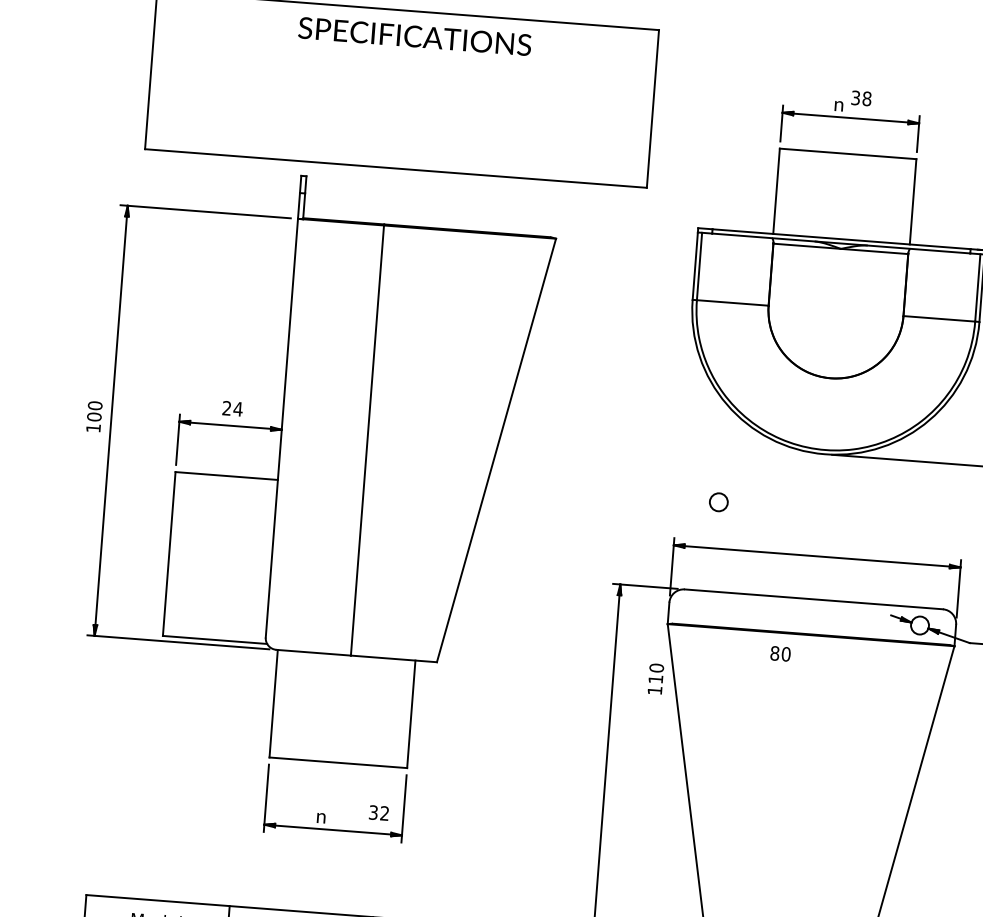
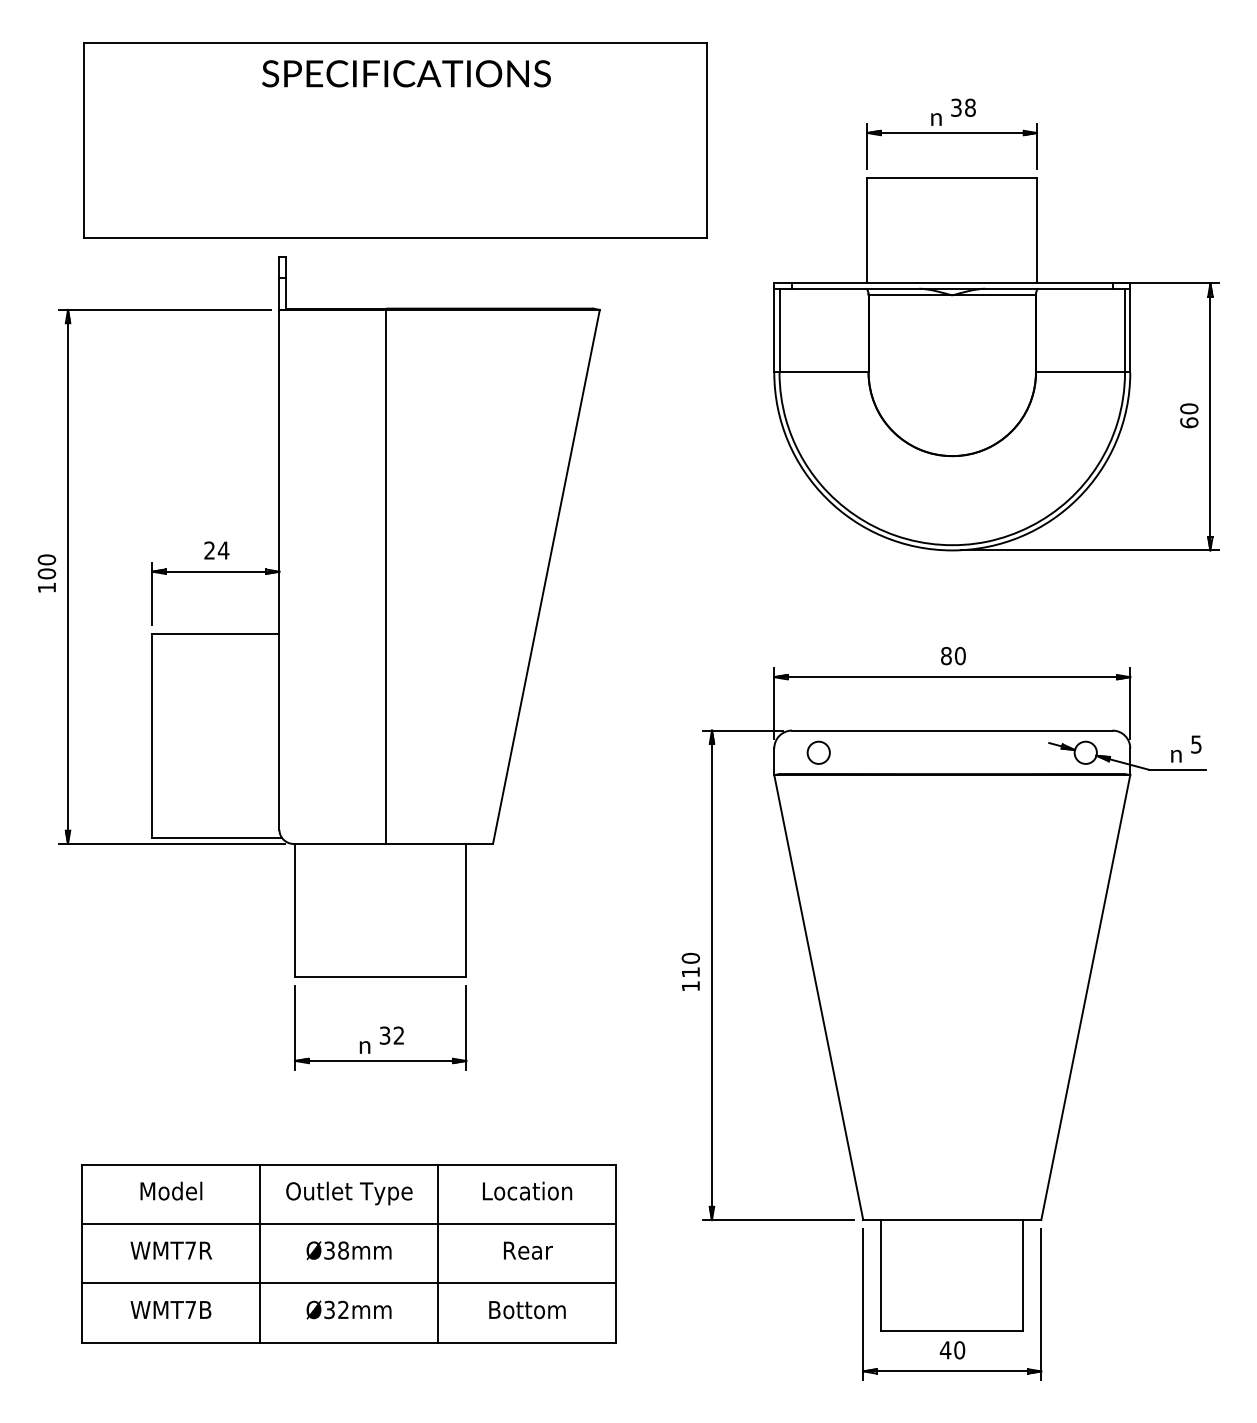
circle: (718, 502) -> (818, 752), moved
text: (780, 653) -> (953, 655), moved
text: (655, 678) -> (690, 971), moved
text: (378, 812) -> (391, 1035), moved

